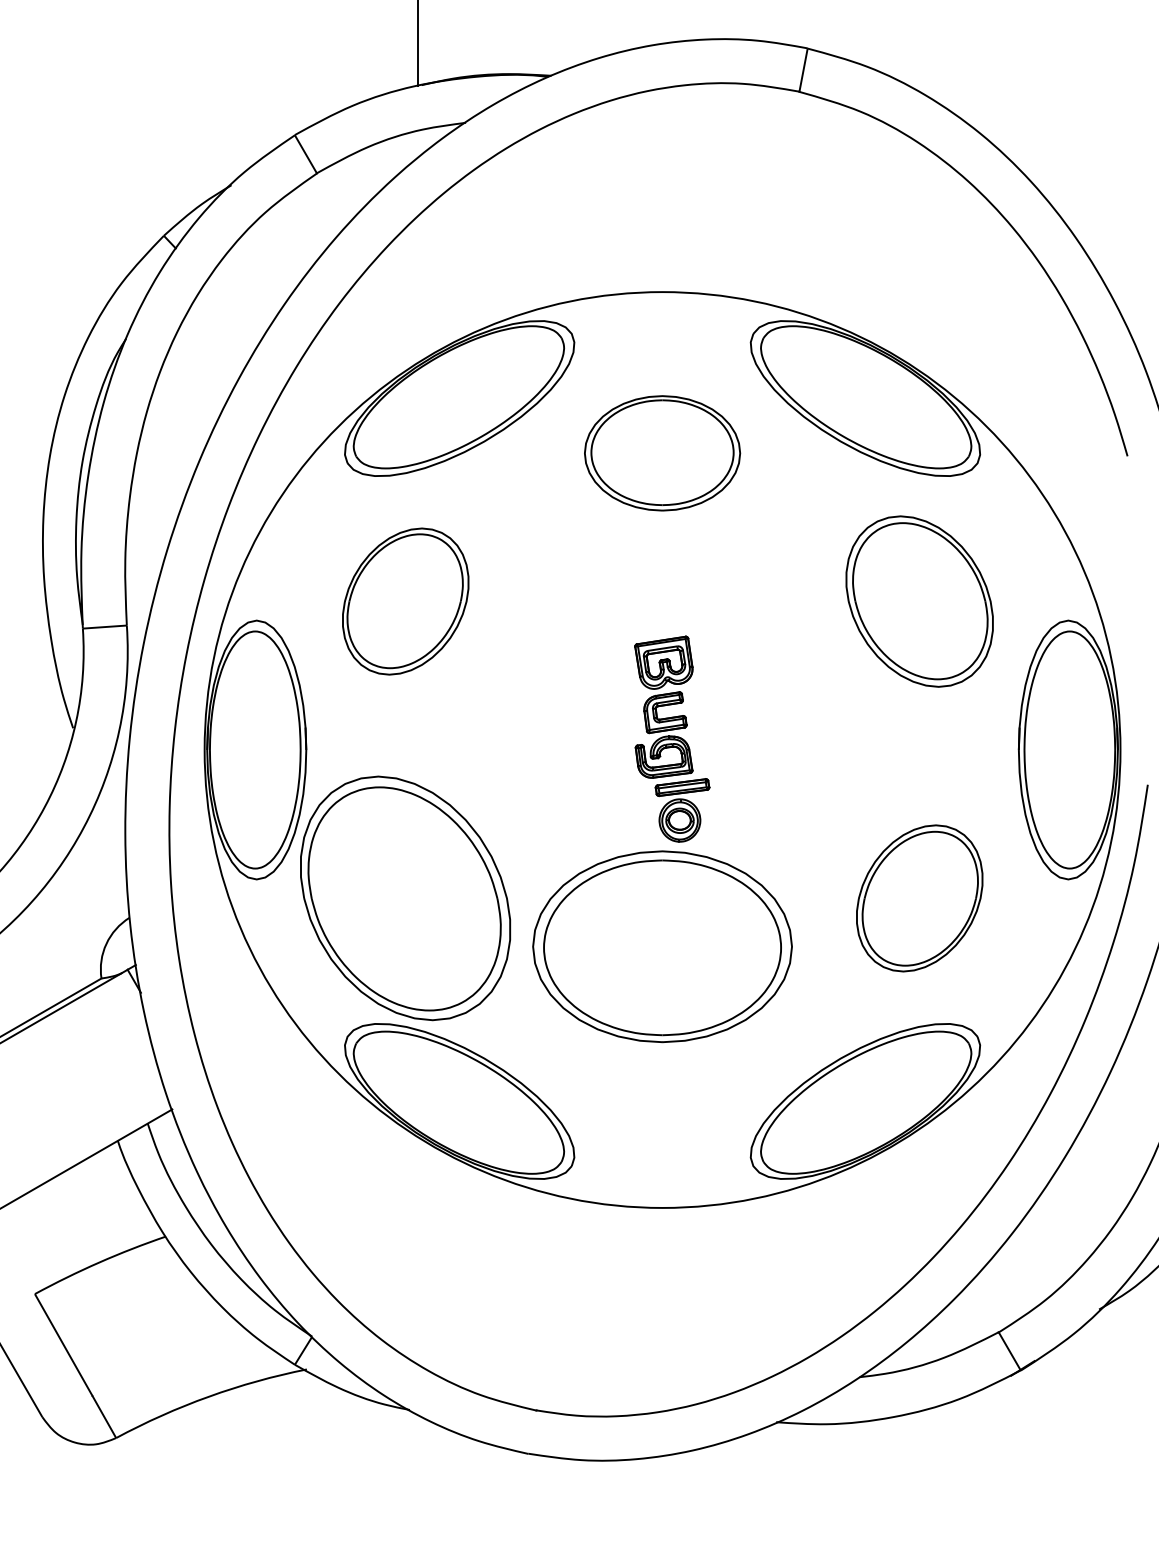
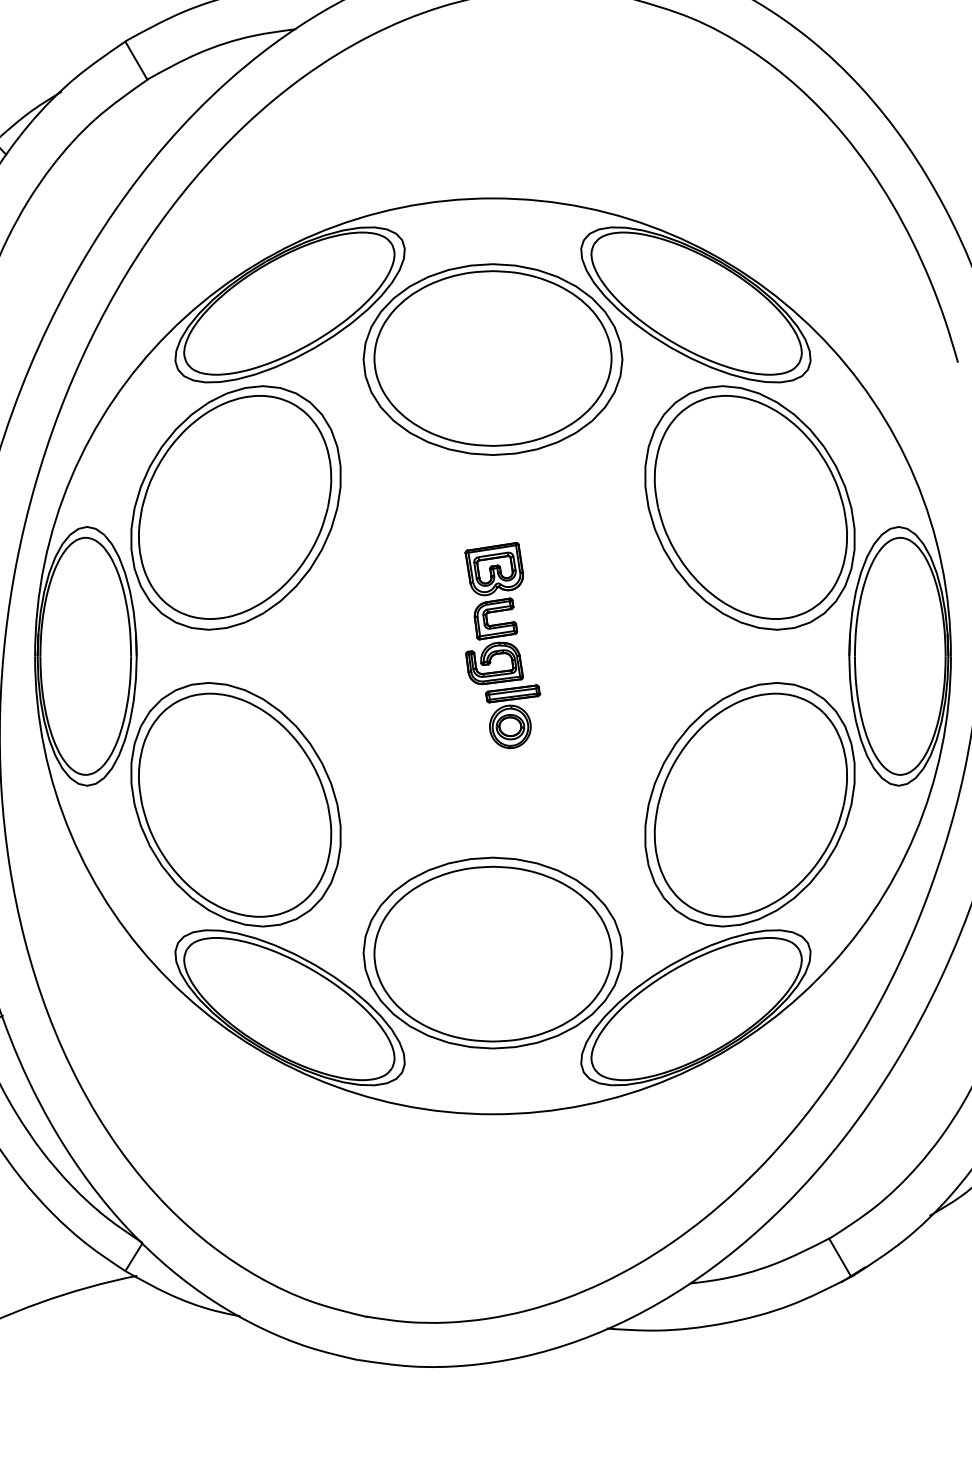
part: (662, 453) -> (492, 359), size x1.67
part: (405, 601) -> (235, 507), size x1.67
part: (919, 601) -> (749, 507), size x1.43
part: (919, 898) -> (749, 804), size x1.67
part: (662, 946) -> (492, 952), moved

